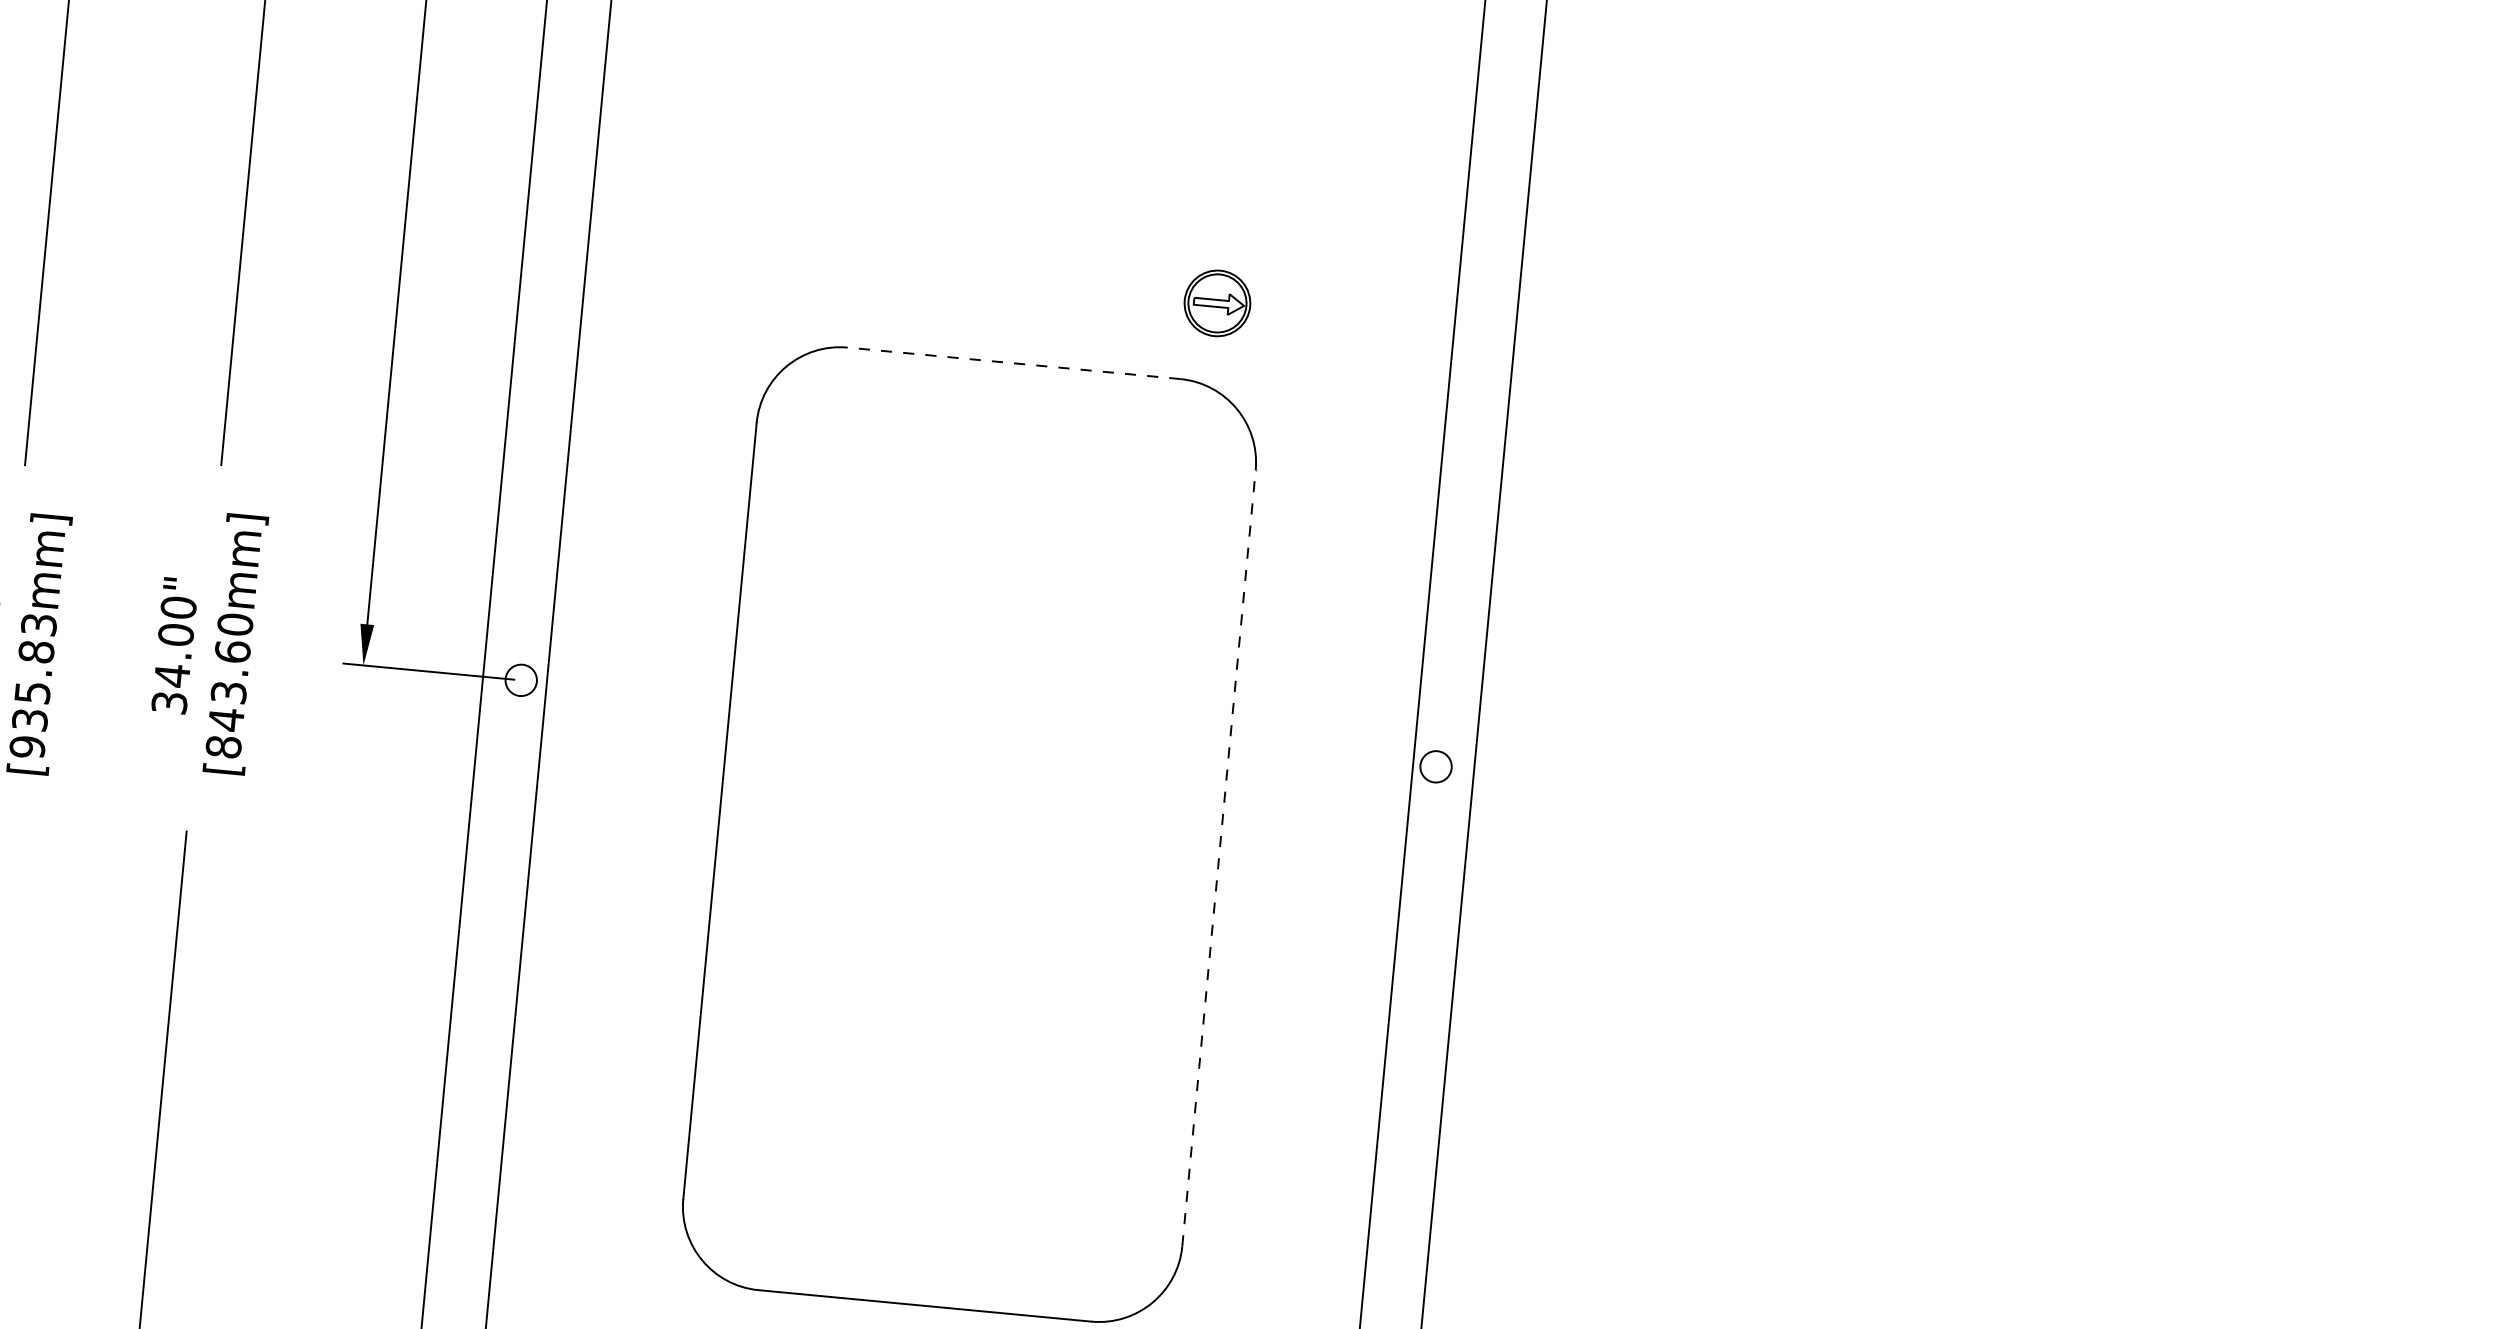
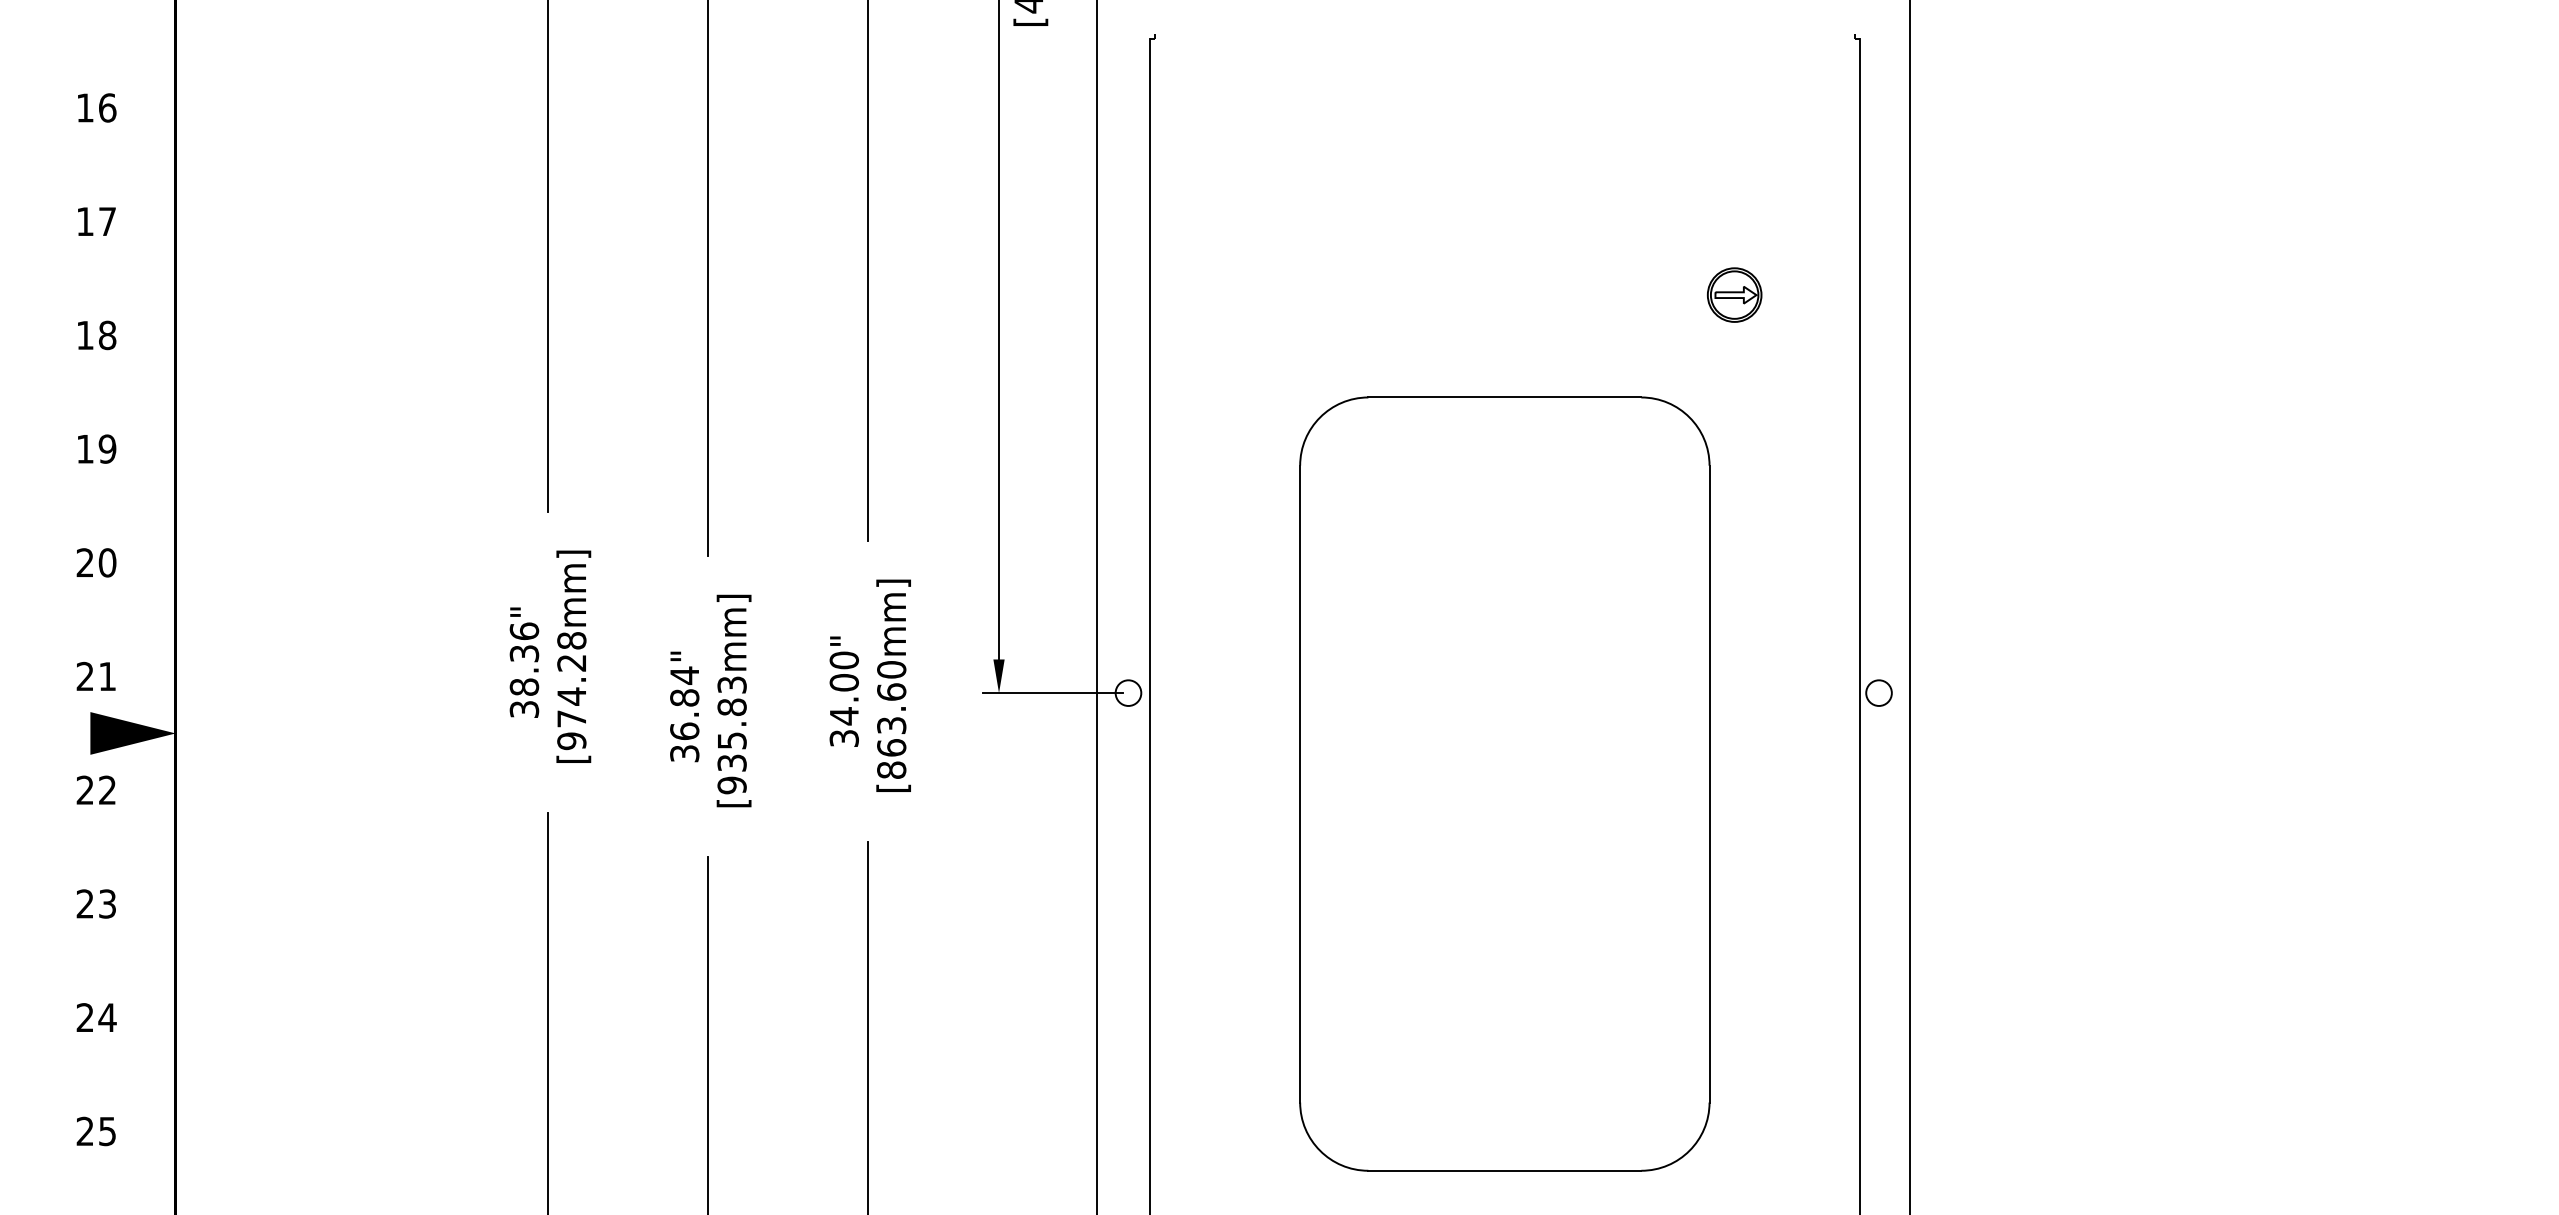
part: (1217, 302) -> (1734, 294), moved
line: (1013, 363) -> (1504, 397), dashed -> solid
text: (226, 719) -> (891, 747), [843.60mm] -> [863.60mm]
line: (1219, 857) -> (1709, 783), dashed -> solid

